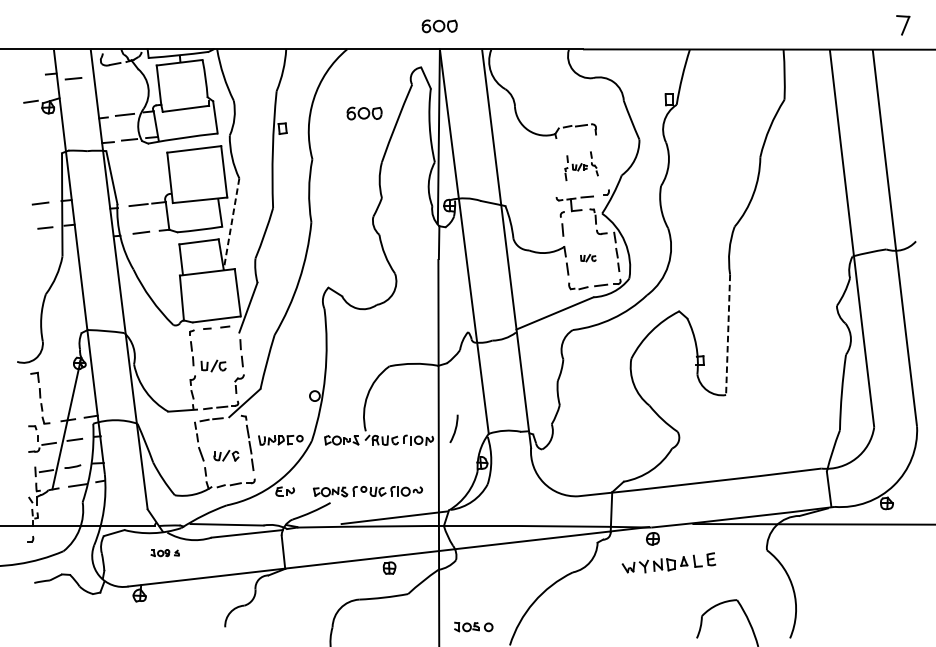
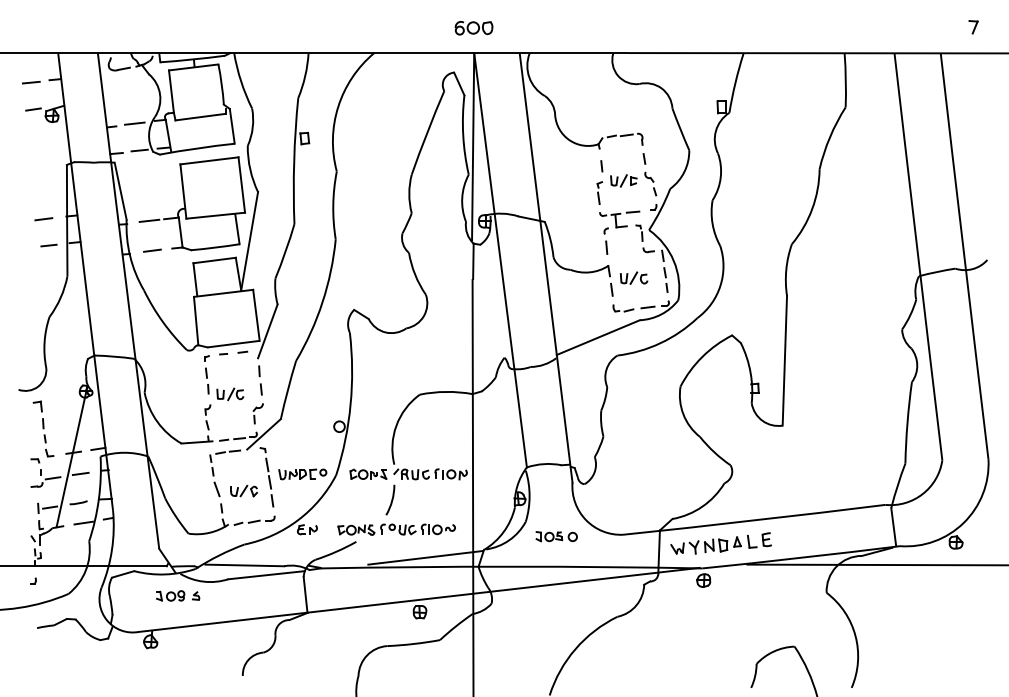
part: (903, 25) -> (973, 27), size x0.62
line: (73, 78) -> (31, 82), moved
part: (364, 113) -> (392, 122), removed
part: (581, 165) -> (626, 178), size x1.67
line: (231, 224) -> (249, 241), dashed -> solid
part: (588, 257) -> (634, 277), size x1.67
line: (727, 334) -> (784, 360), dashed -> solid
arc: (455, 428) -> (391, 499), moved
part: (165, 552) -> (178, 595), size x1.43
part: (668, 562) -> (720, 543), moved
part: (473, 626) -> (556, 536), moved

